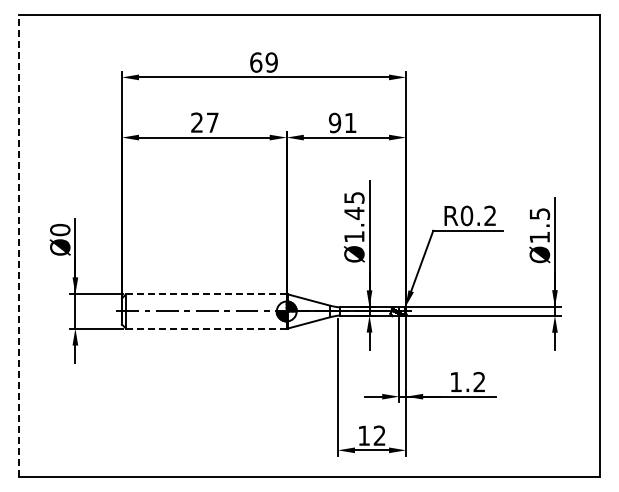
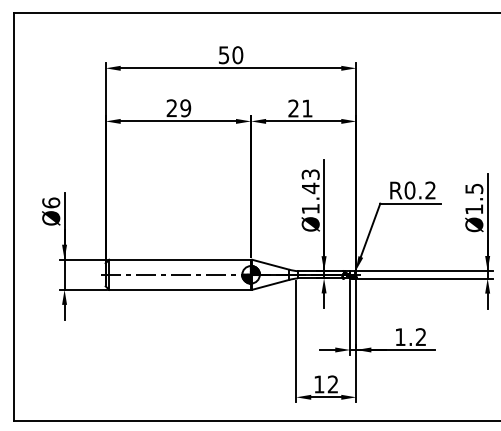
text: (263, 62) -> (230, 55), 69 -> 50
text: (212, 122) -> (185, 108), 27 -> 29
text: (334, 122) -> (293, 108), 91 -> 21
text: (353, 197) -> (309, 174), Ø1.45 -> Ø1.43
text: (60, 229) -> (51, 202), Ø0 -> Ø6
line: (18, 245) -> (14, 216), dashed -> solid
line: (205, 294) -> (179, 259), dashed -> solid
line: (205, 328) -> (179, 289), dashed -> solid

